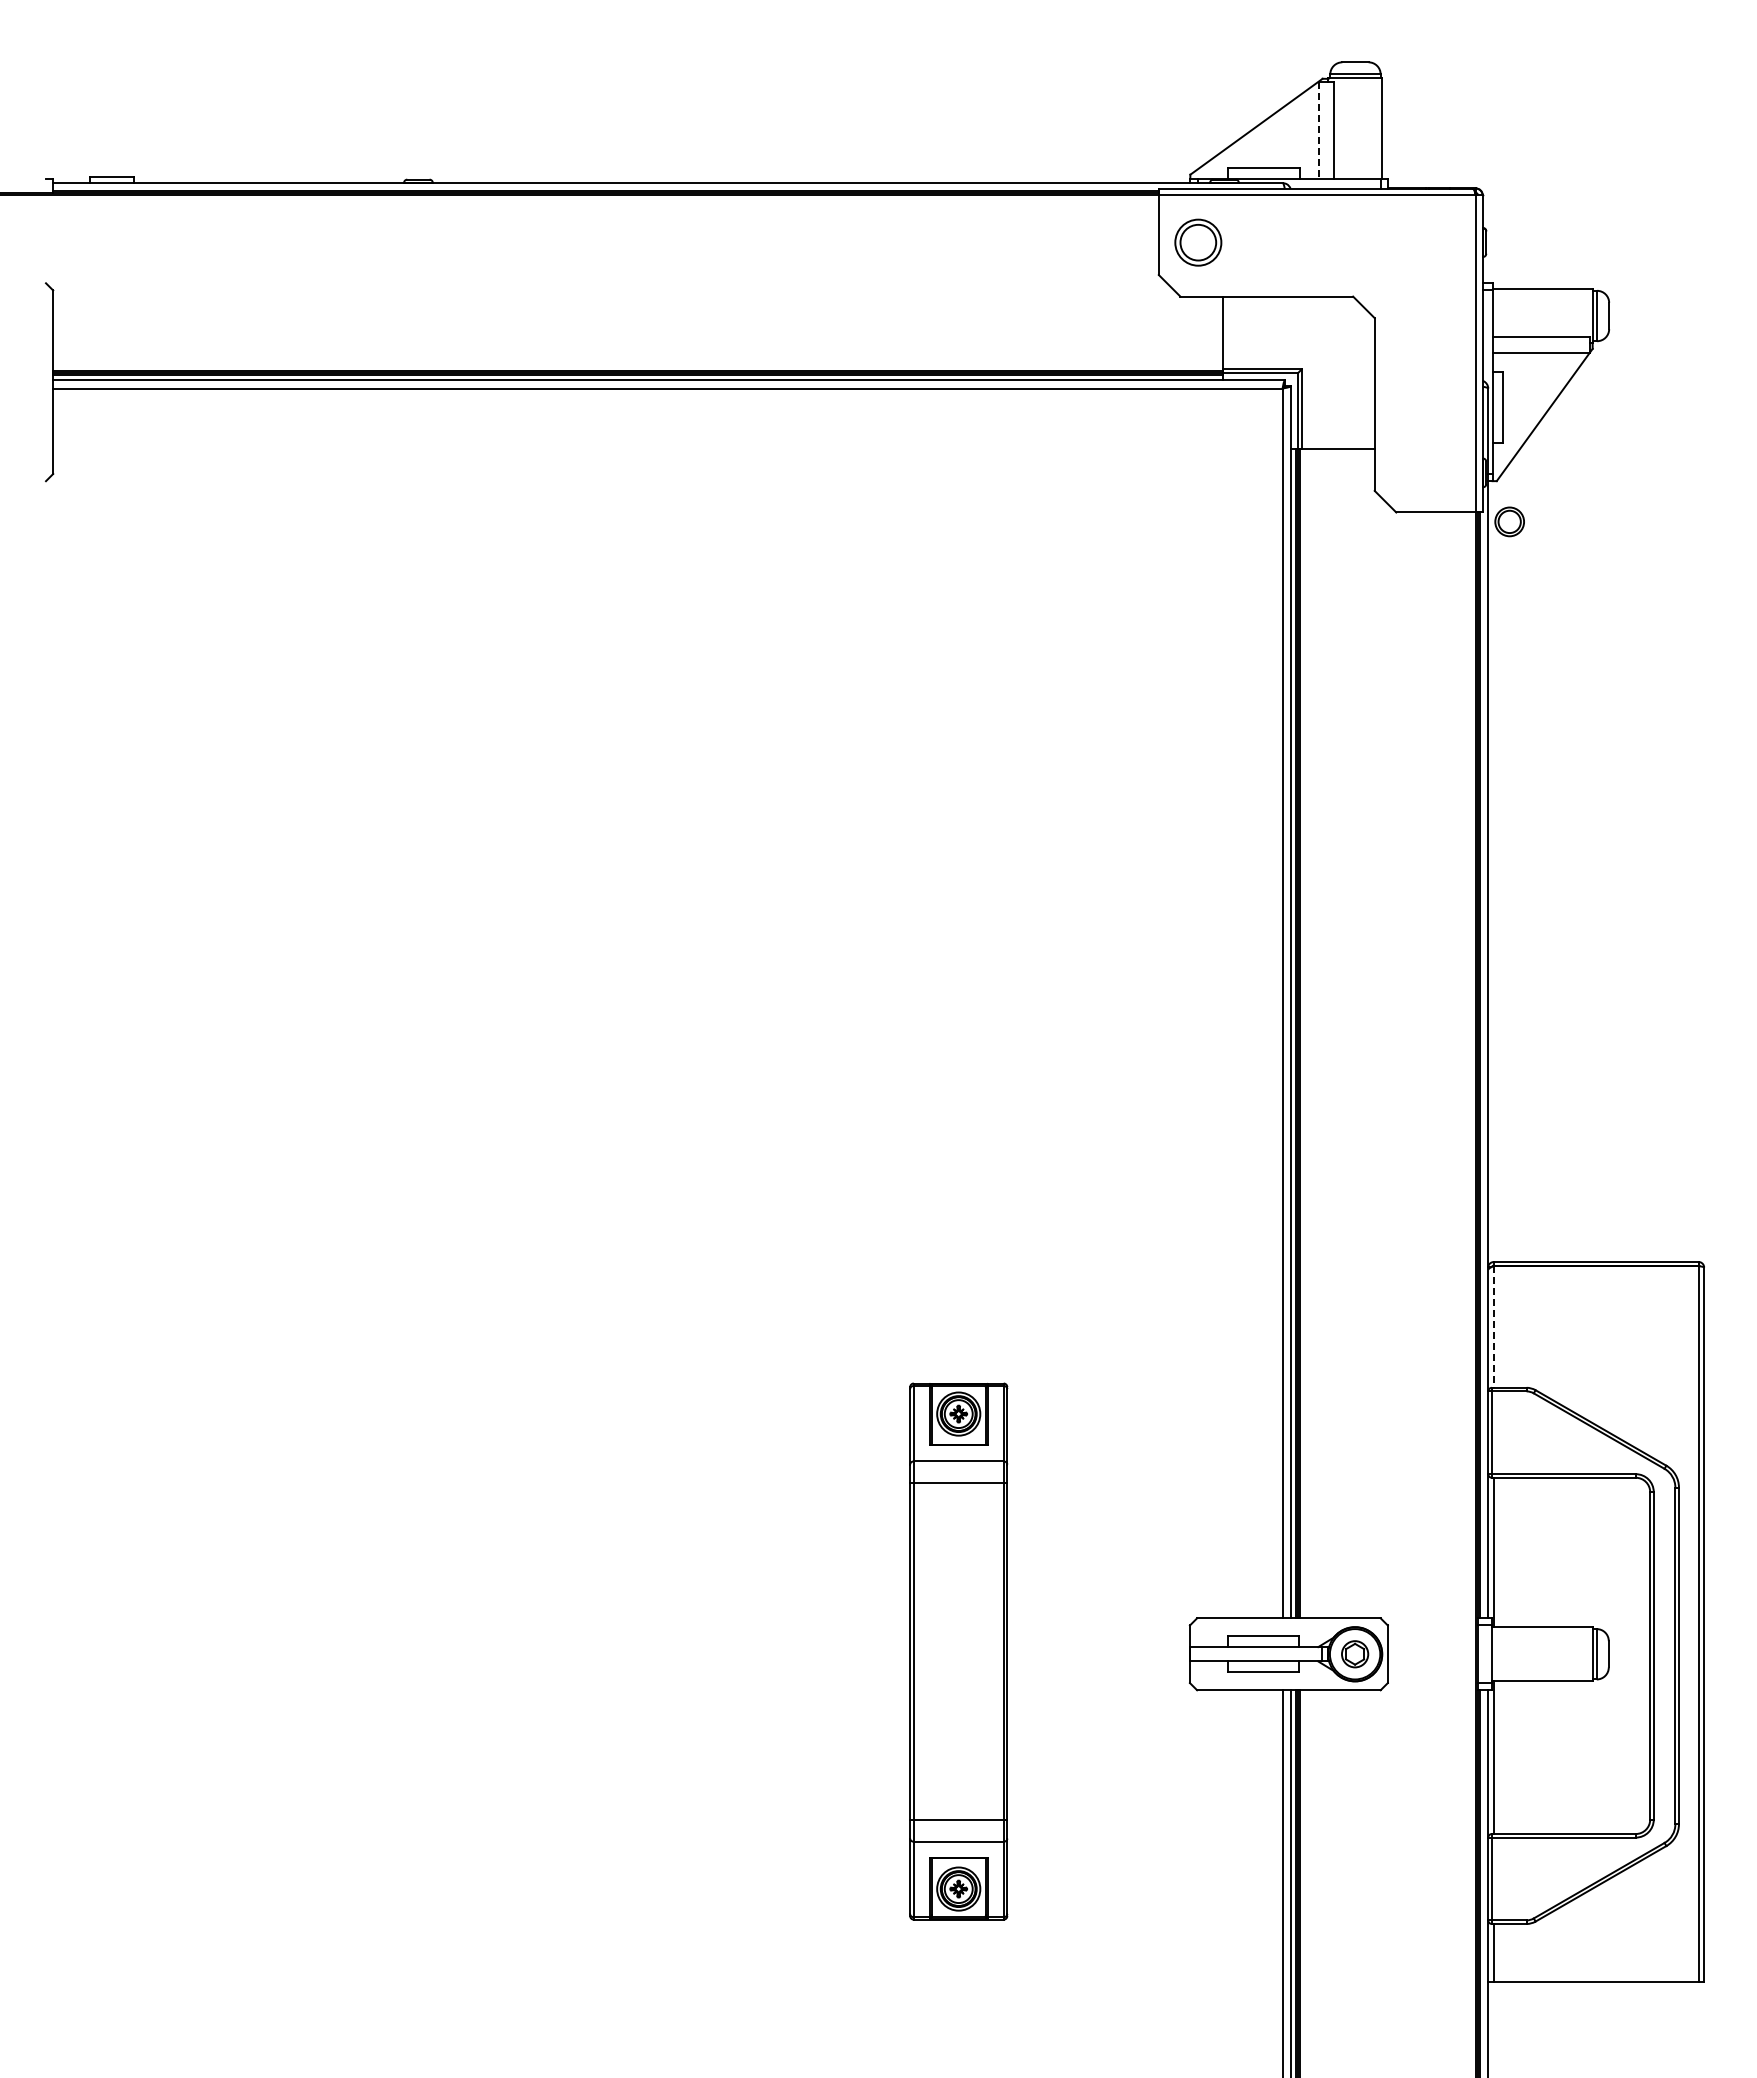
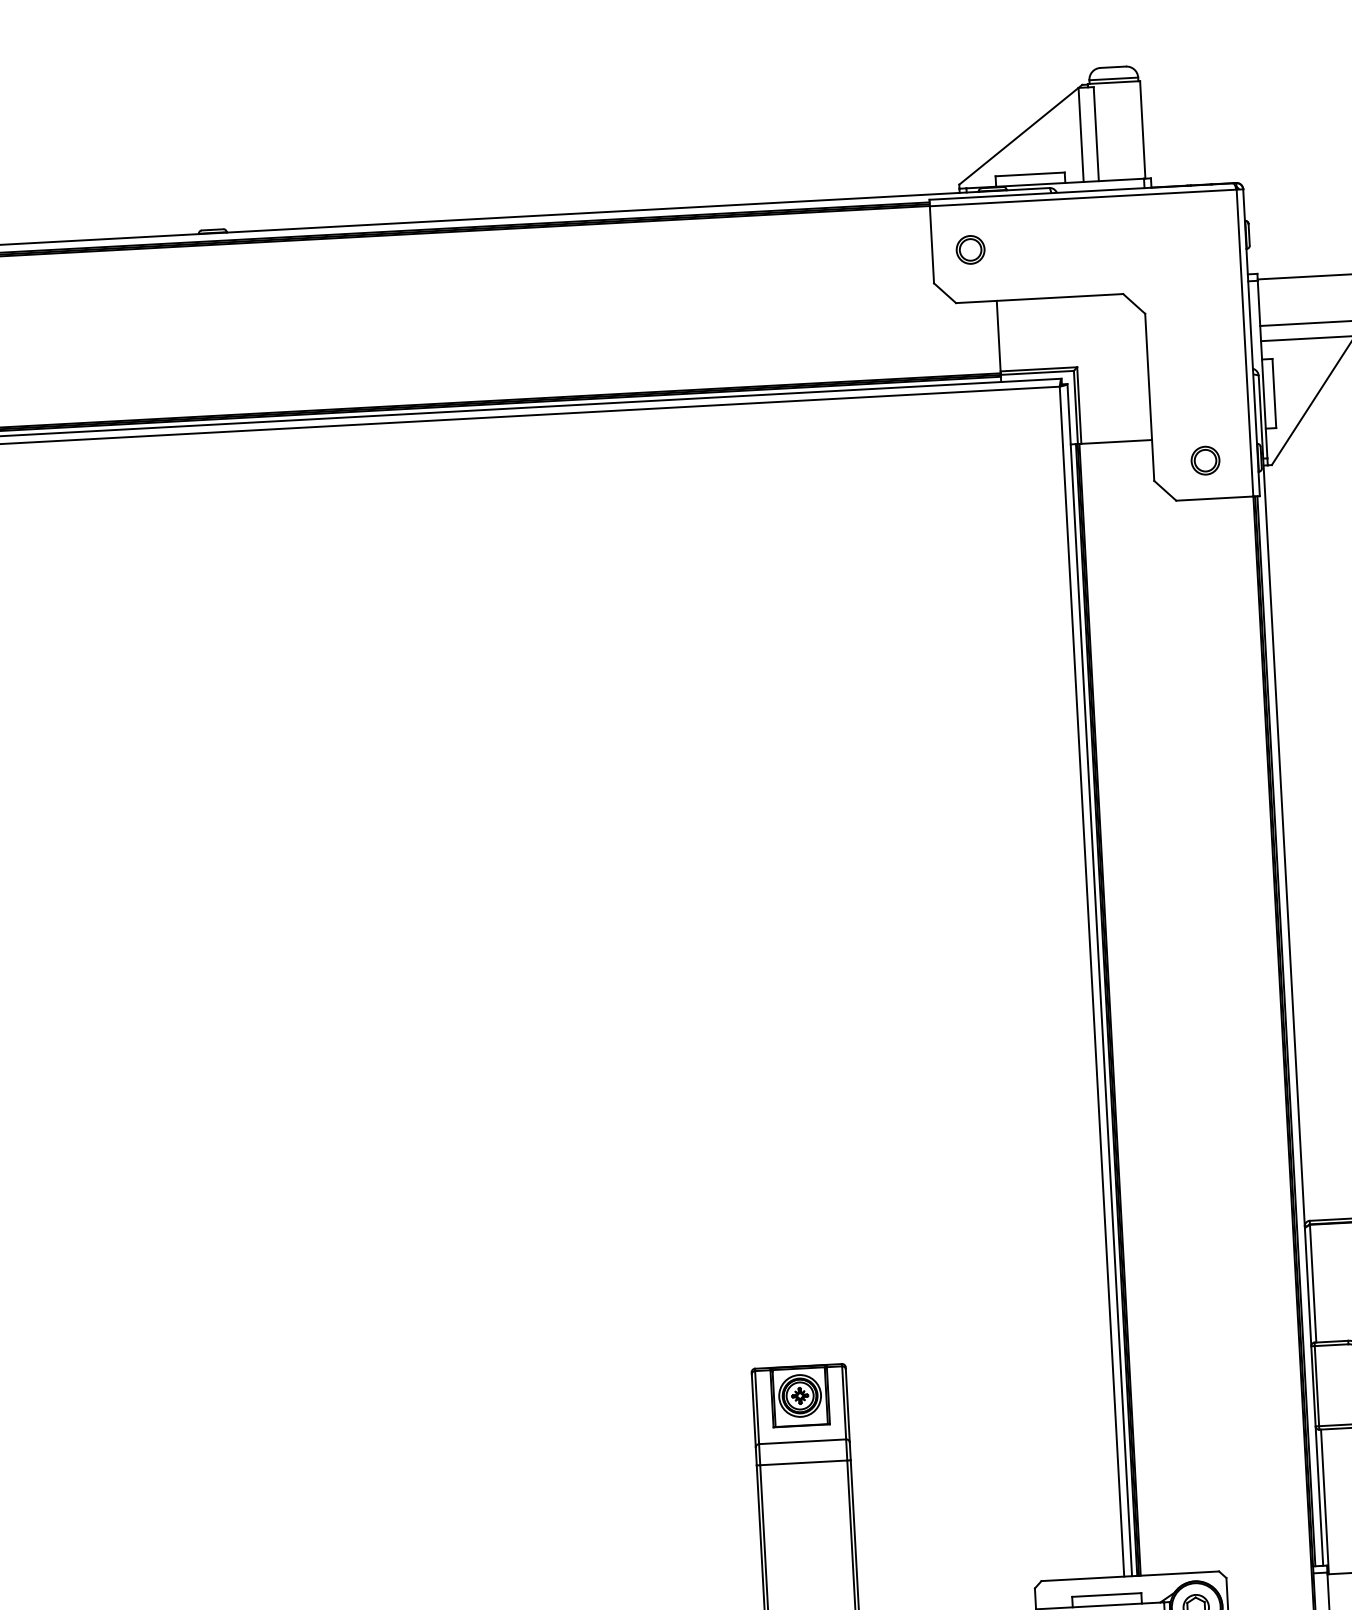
line: (1318, 130) -> (1080, 135), dashed -> solid
part: (1198, 242) -> (970, 249), size x0.62
part: (1509, 521) -> (1205, 460), moved
line: (1493, 1326) -> (1312, 1283), dashed -> solid

